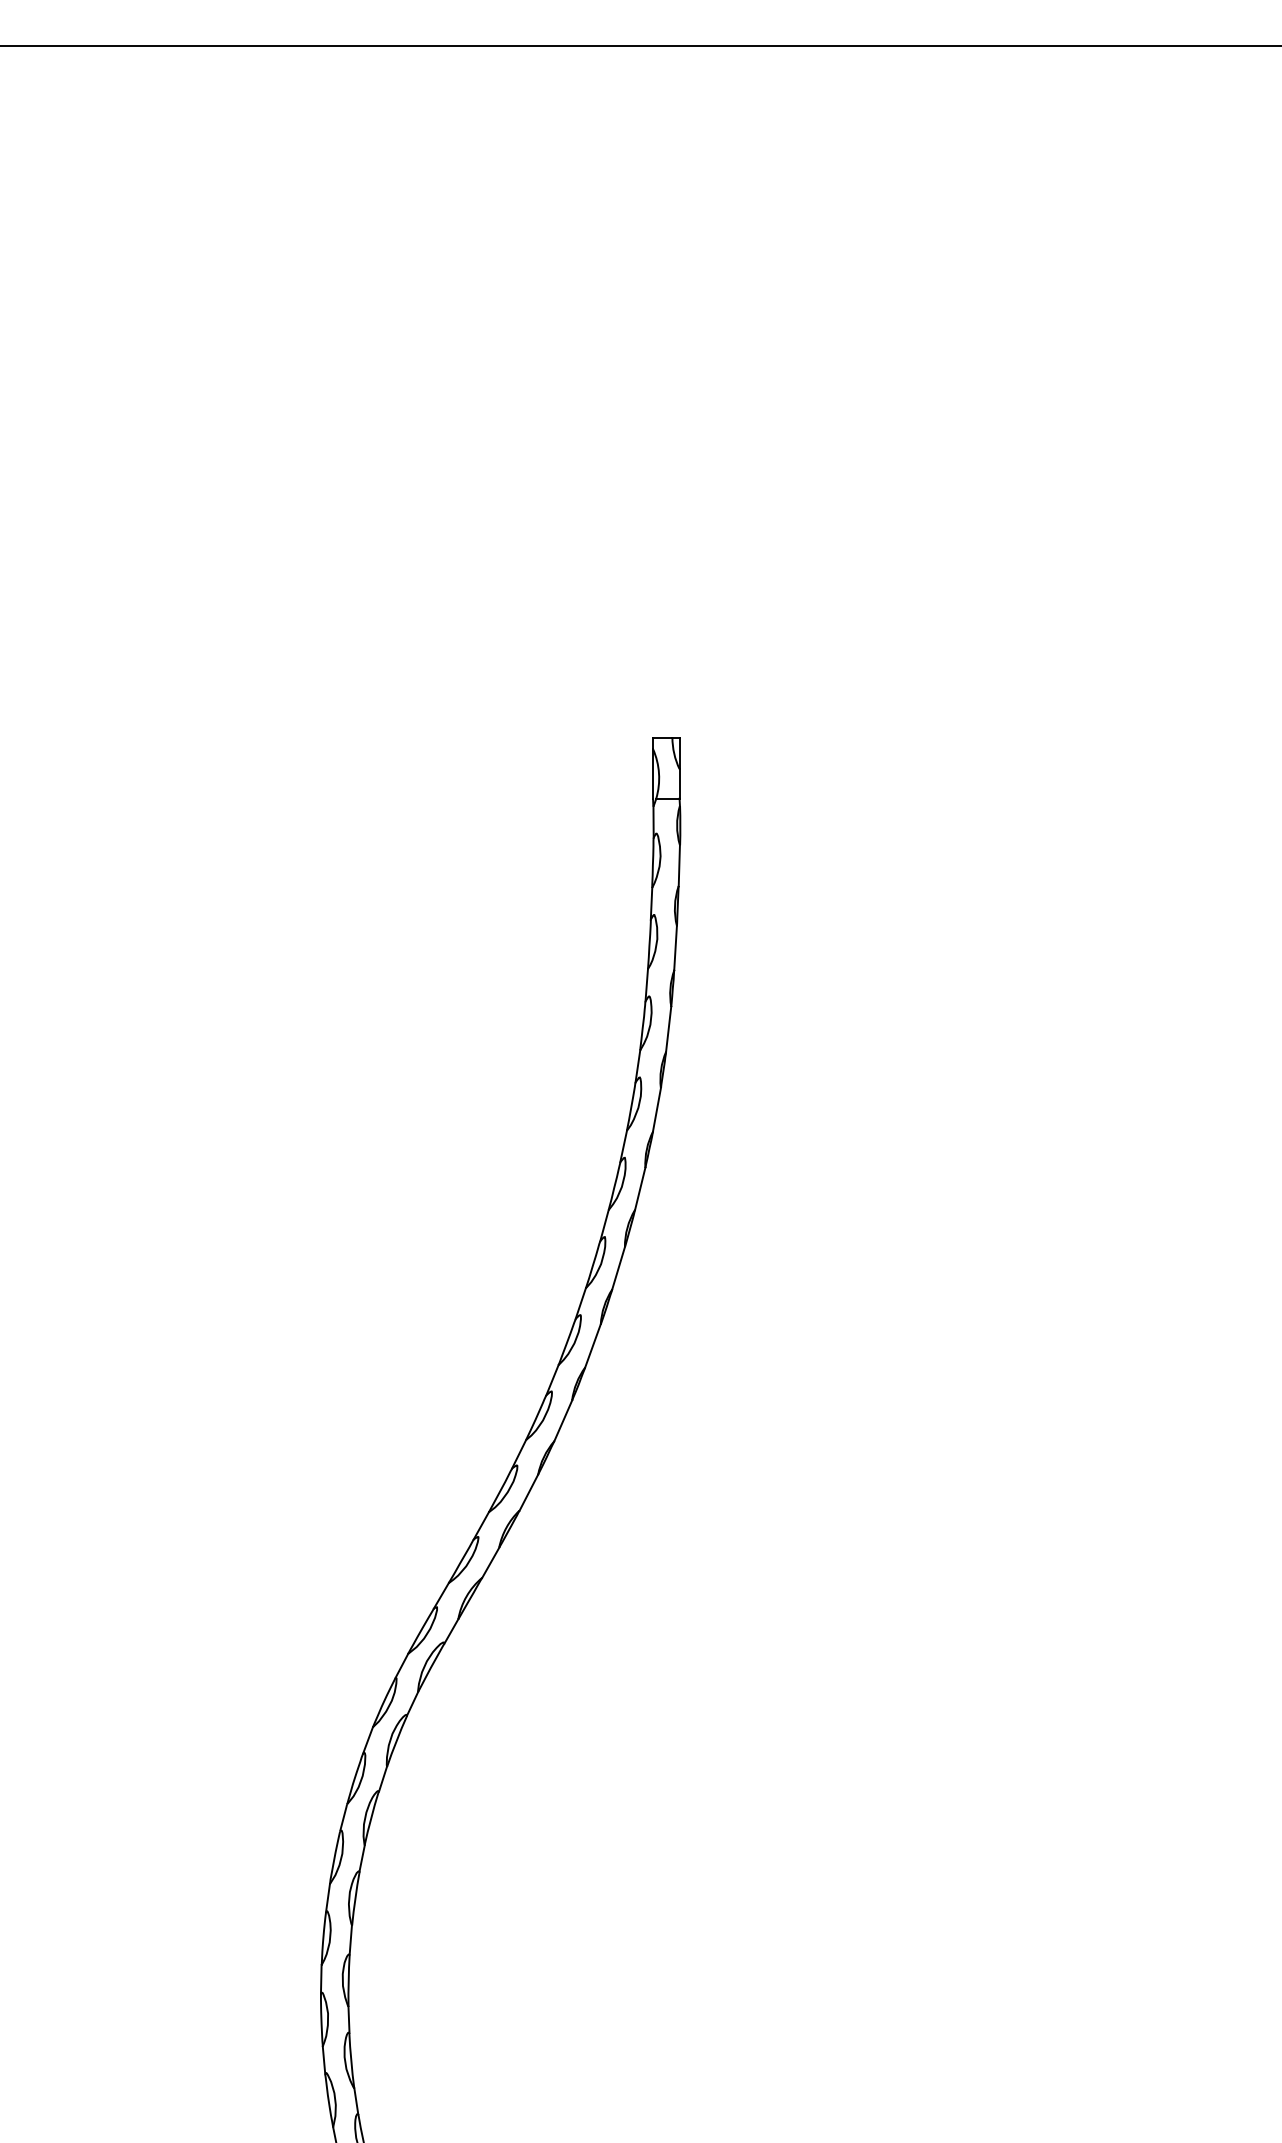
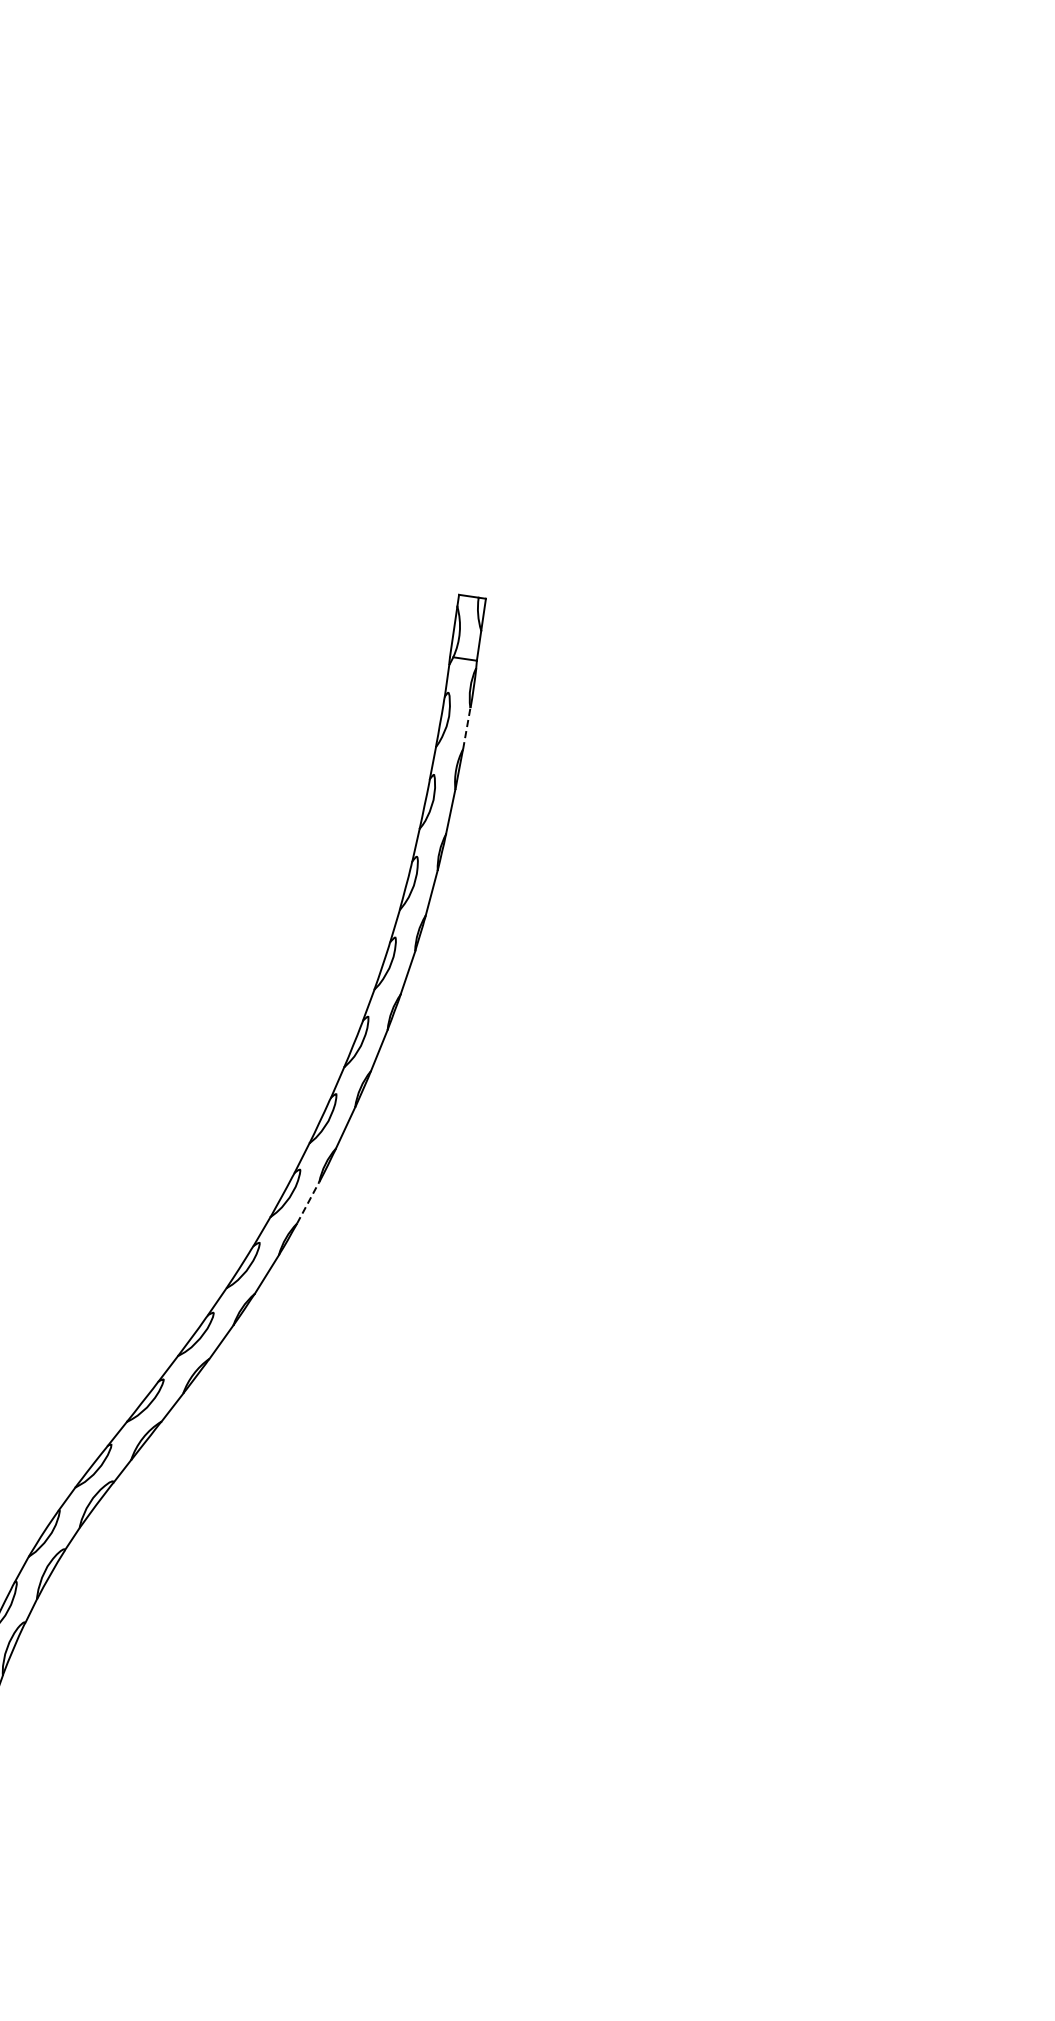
line: (679, 865) -> (466, 728), solid -> dashed
line: (592, 1345) -> (307, 1202), solid -> dashed

